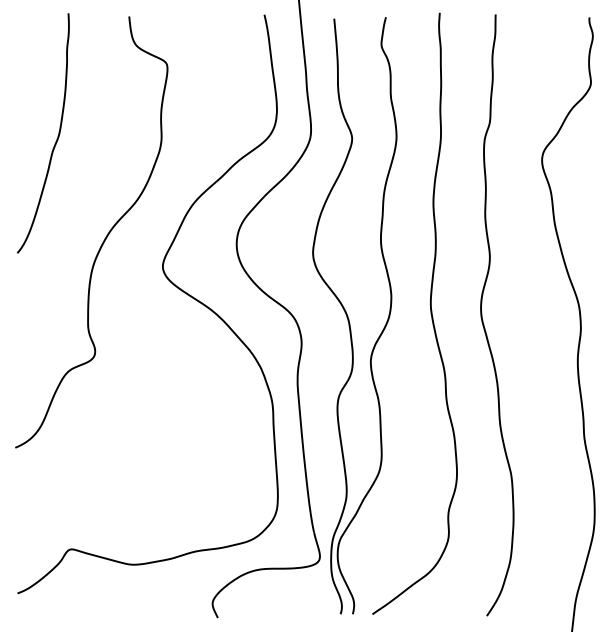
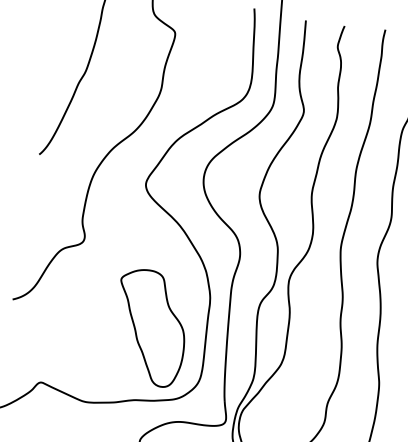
part: (200, 453) -> (150, 327), added

